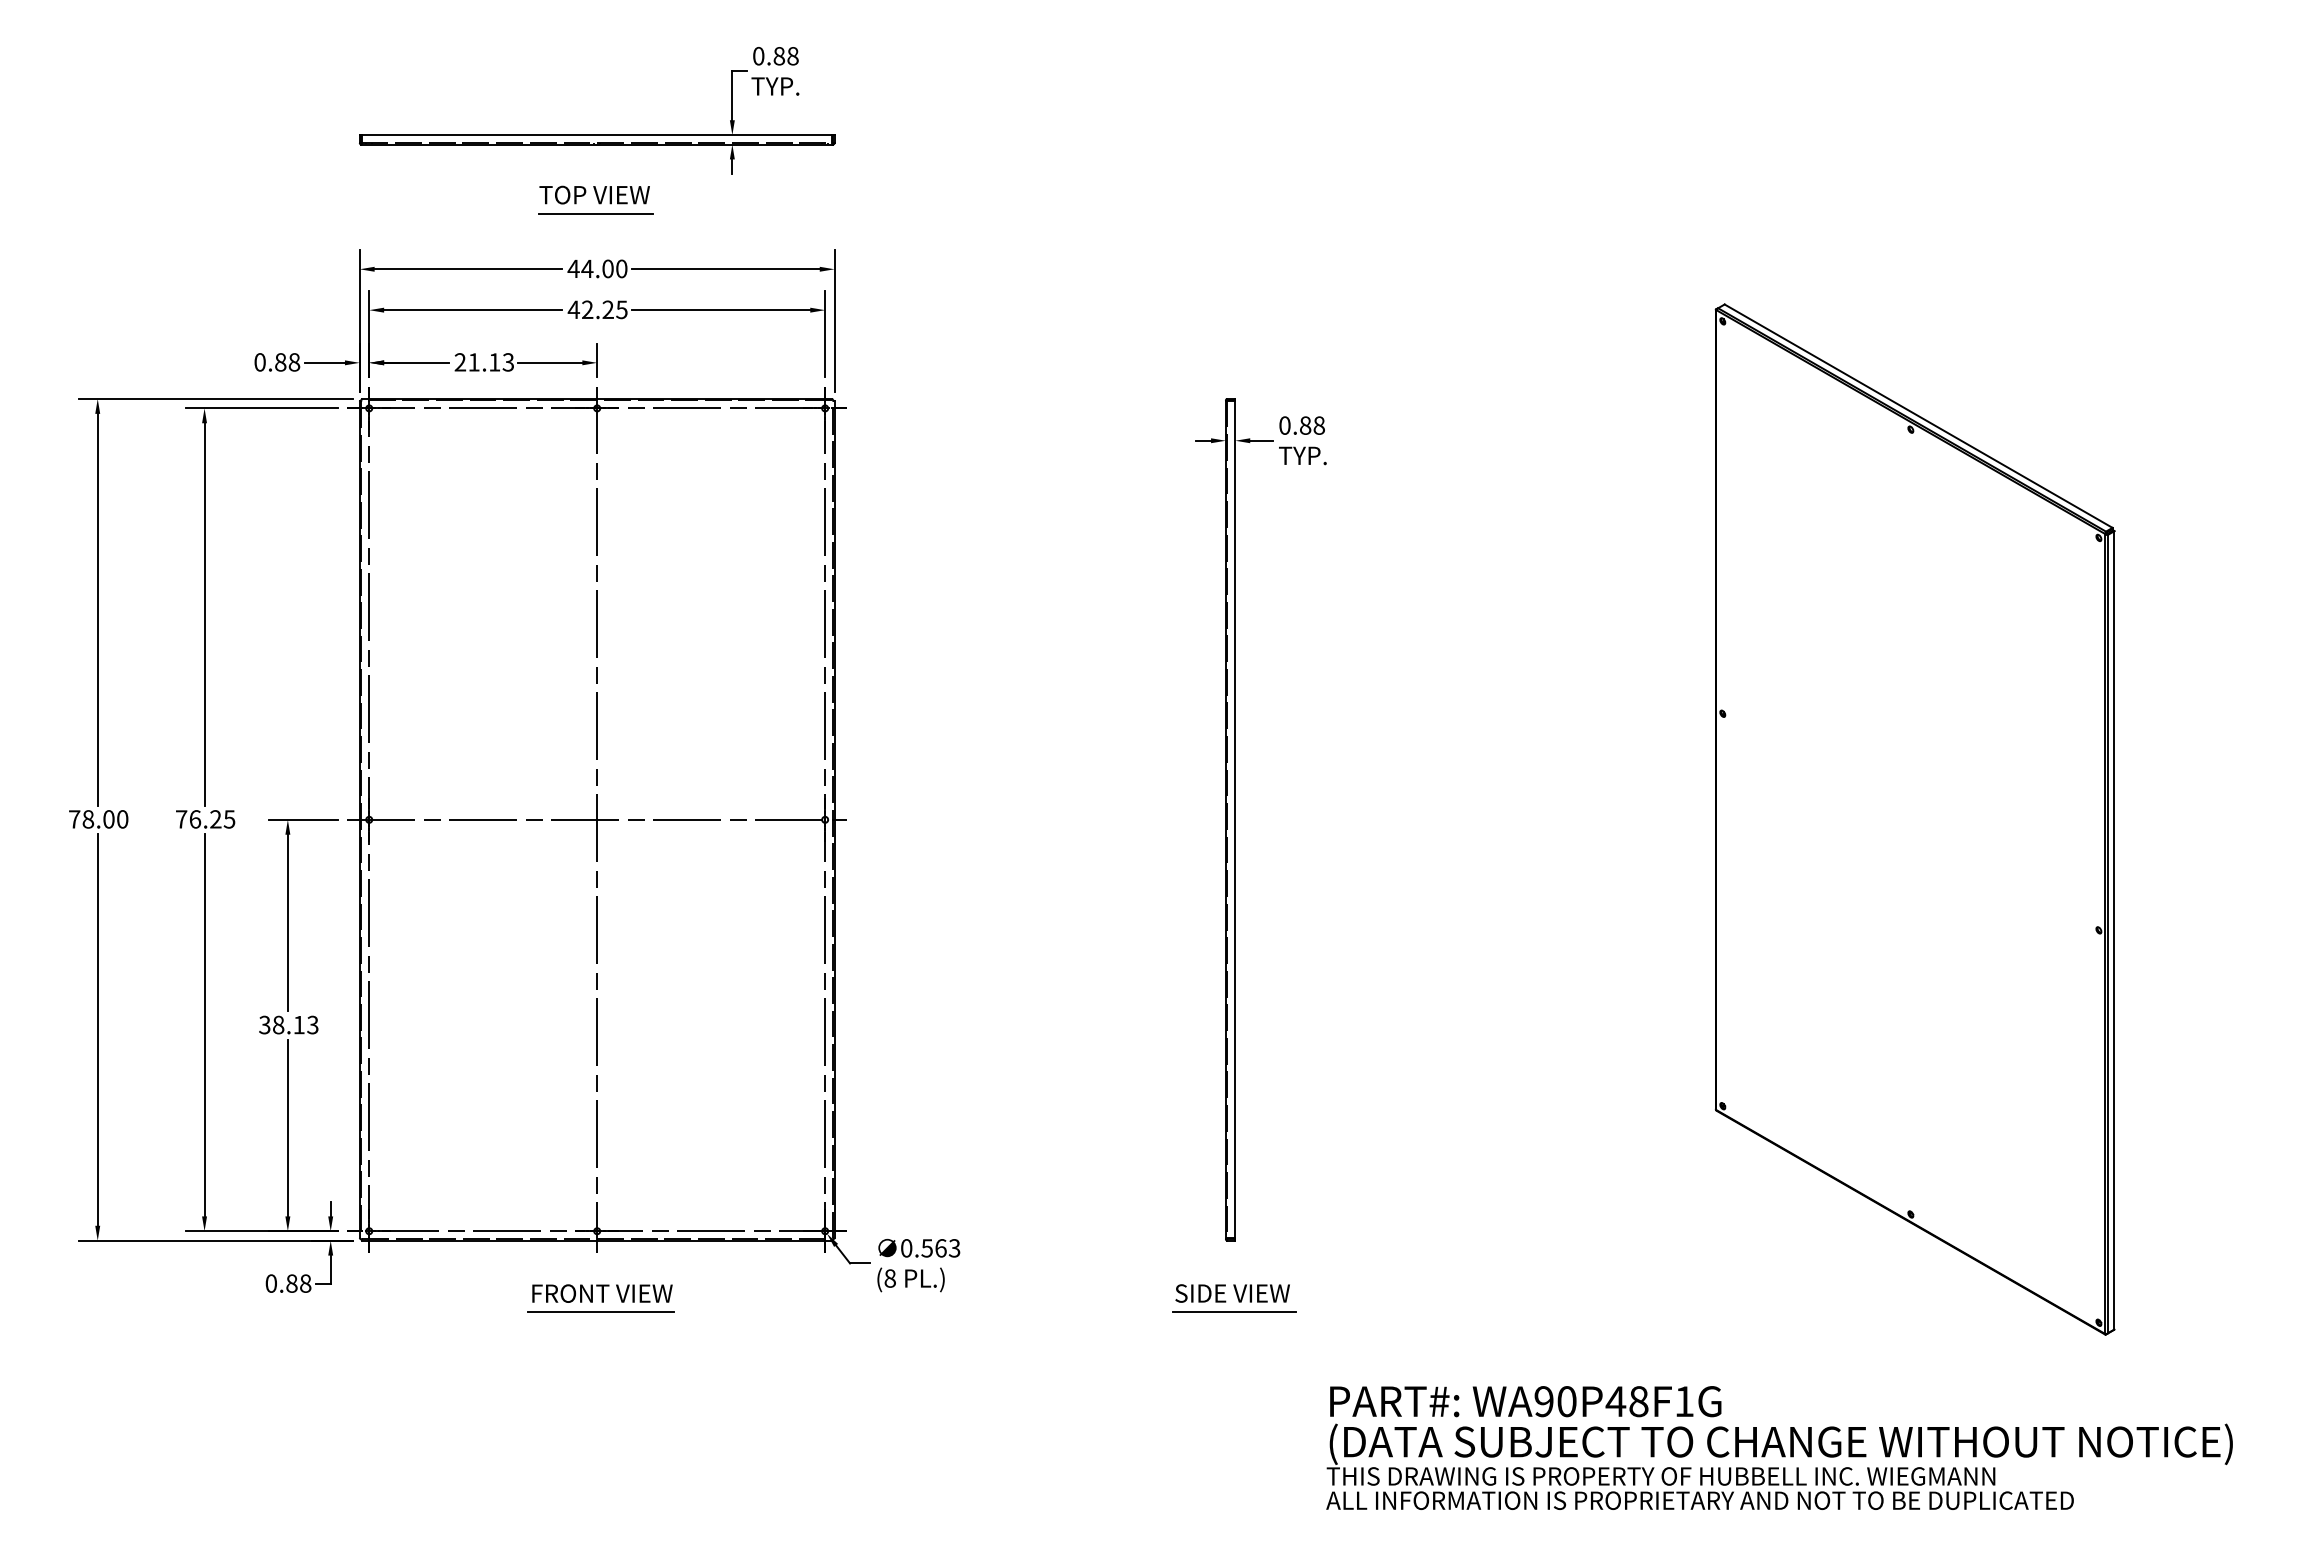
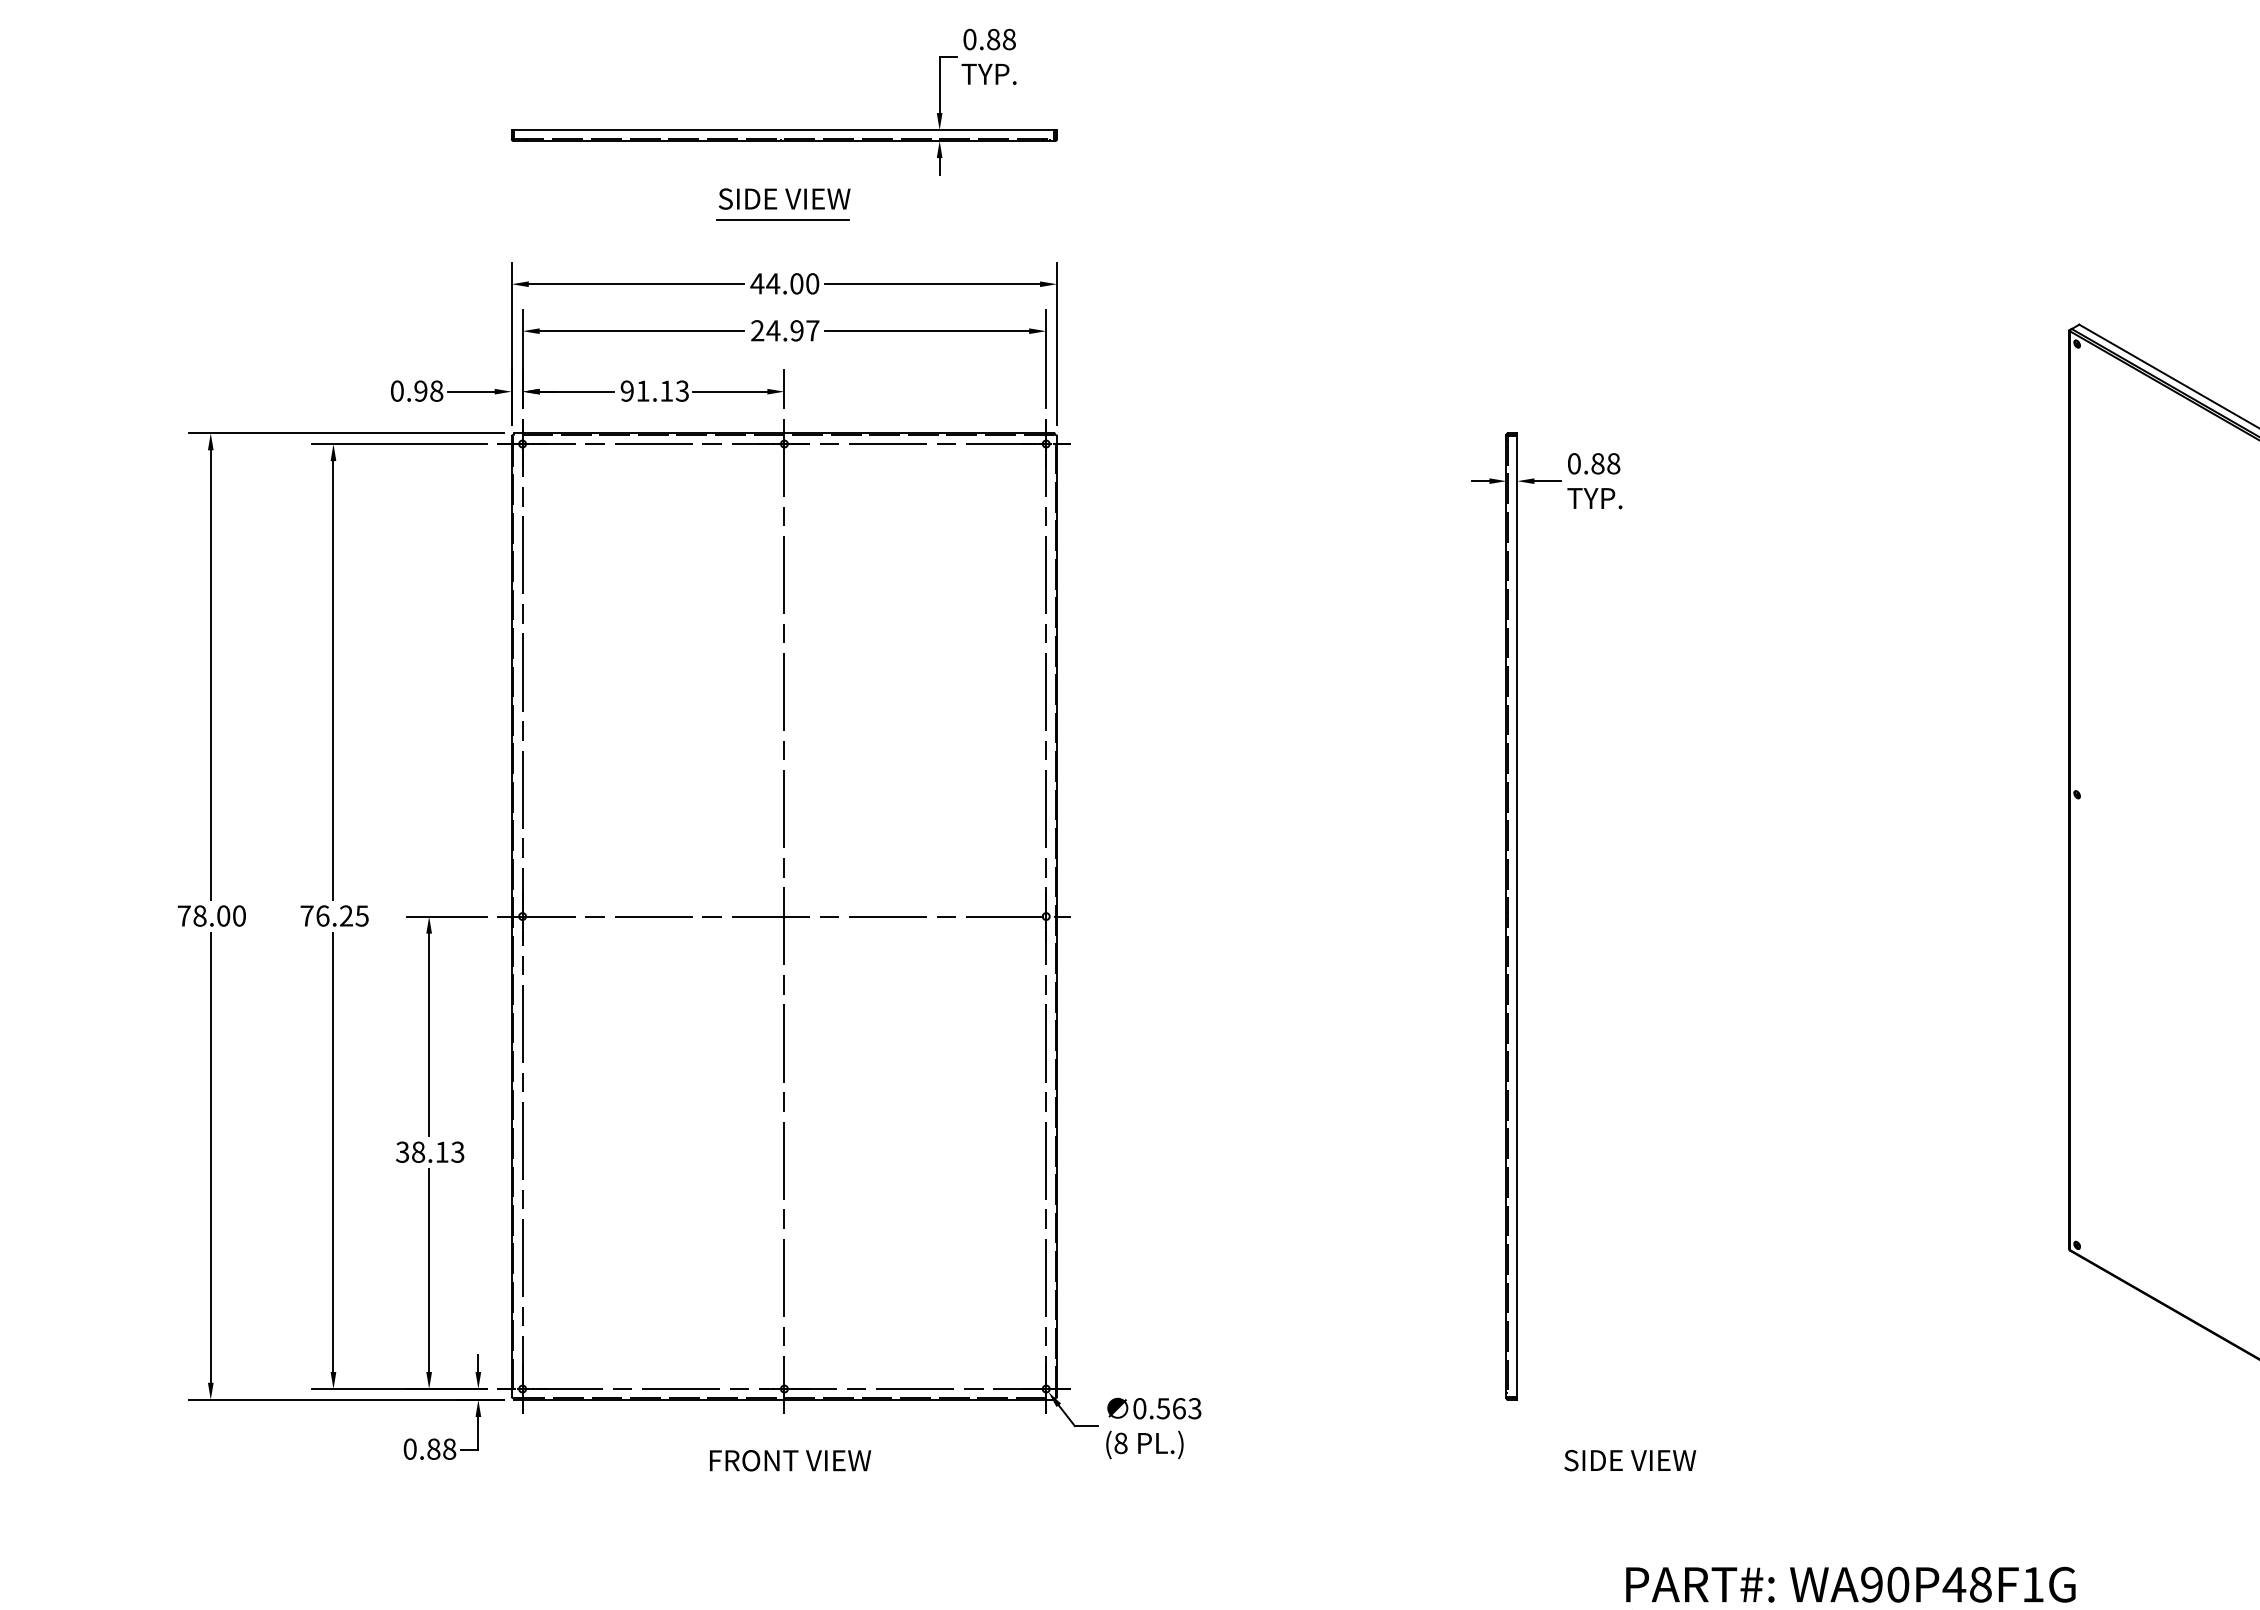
text: (596, 194) -> (783, 198), TOP VIEW -> SIDE VIEW
text: (597, 309) -> (784, 330), 42.25 -> 24.97
text: (280, 362) -> (420, 391), 0.88 -> 0.98
text: (460, 362) -> (627, 391), 21.13 -> 91.13
text: (1232, 1293) -> (1630, 1460), moved
line: (600, 1312) -> (788, 1482), removed
line: (1234, 1312) -> (1516, 1482), removed

